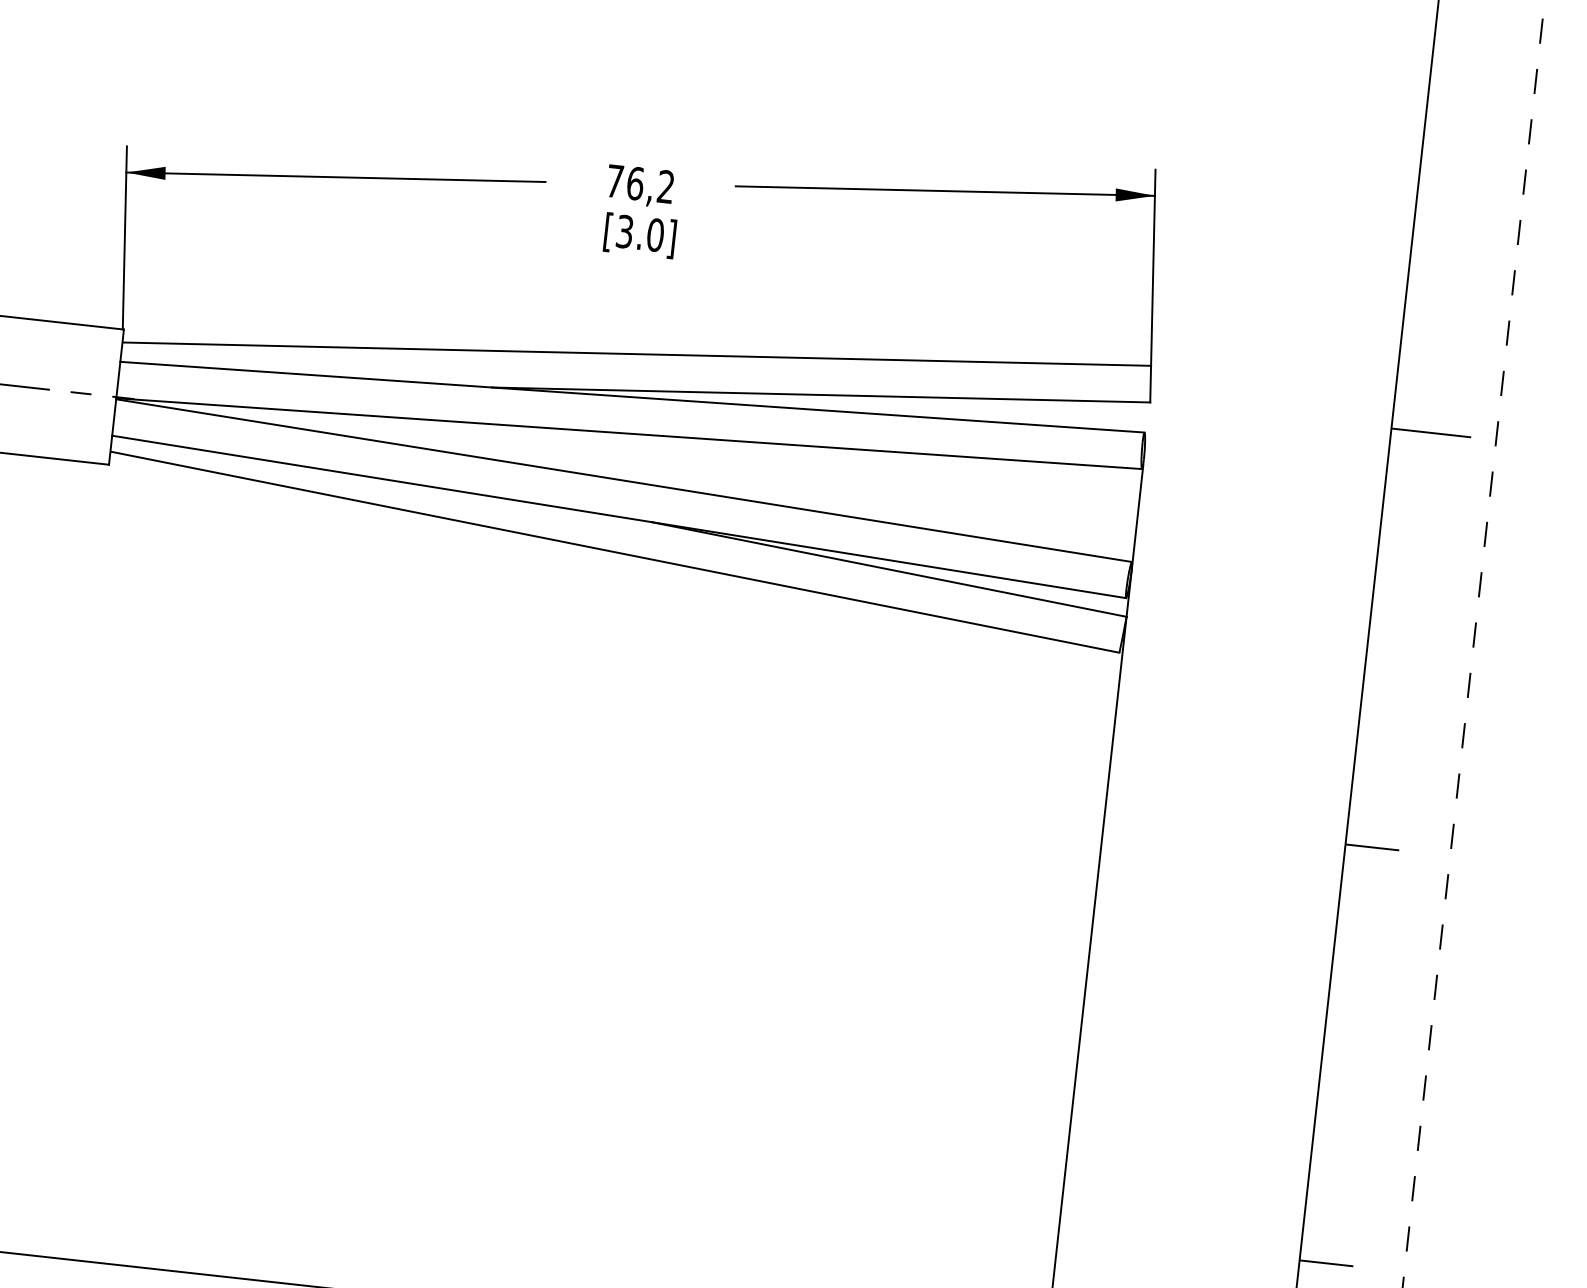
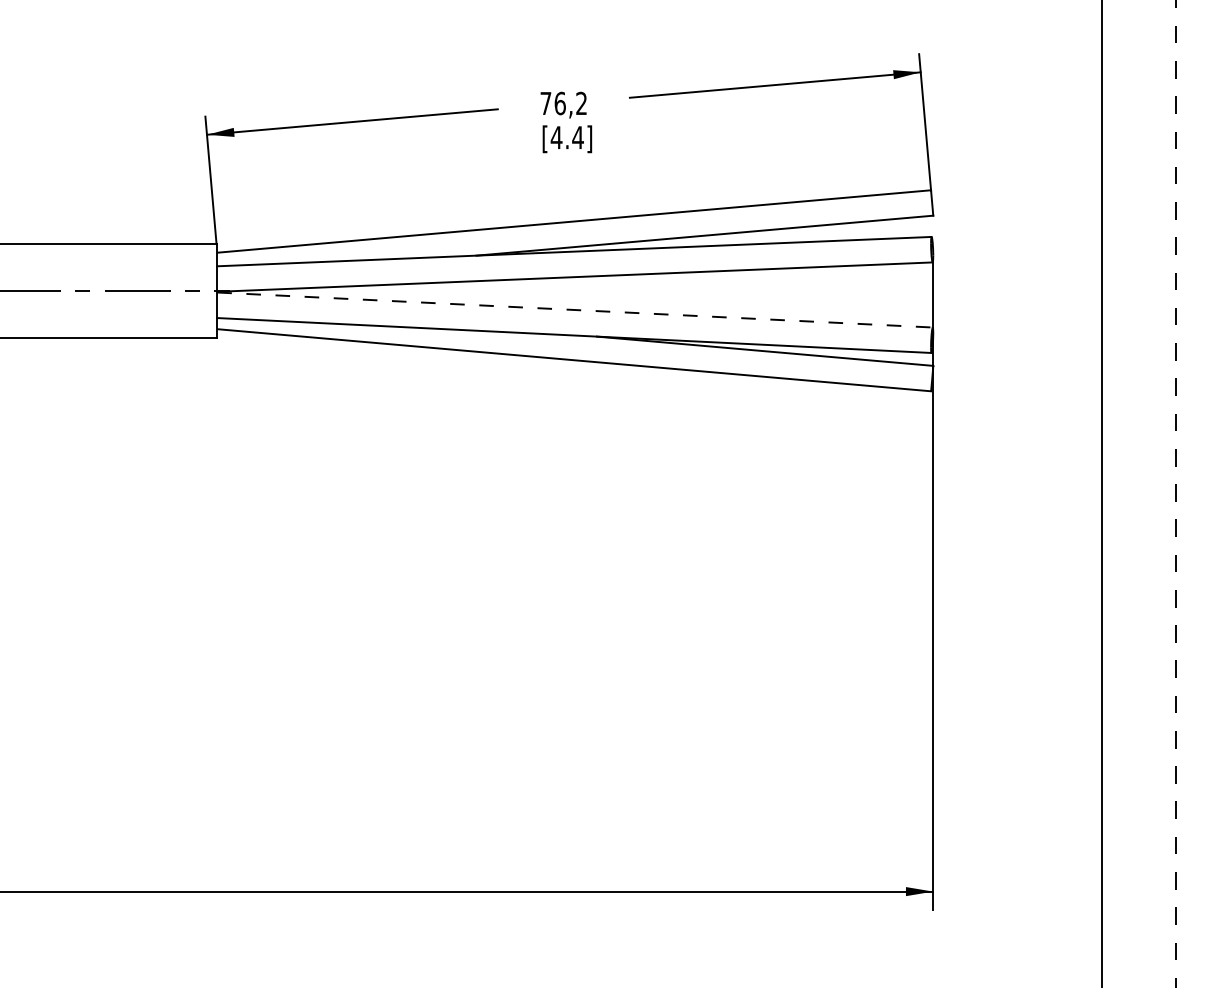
text: (639, 233) -> (566, 137), [3.0] -> [4.4]
line: (1430, 433) -> (1129, 215), removed
line: (624, 481) -> (575, 310), solid -> dashed
line: (1371, 847) -> (1120, 506), removed
line: (1325, 1263) -> (1120, 798), removed

